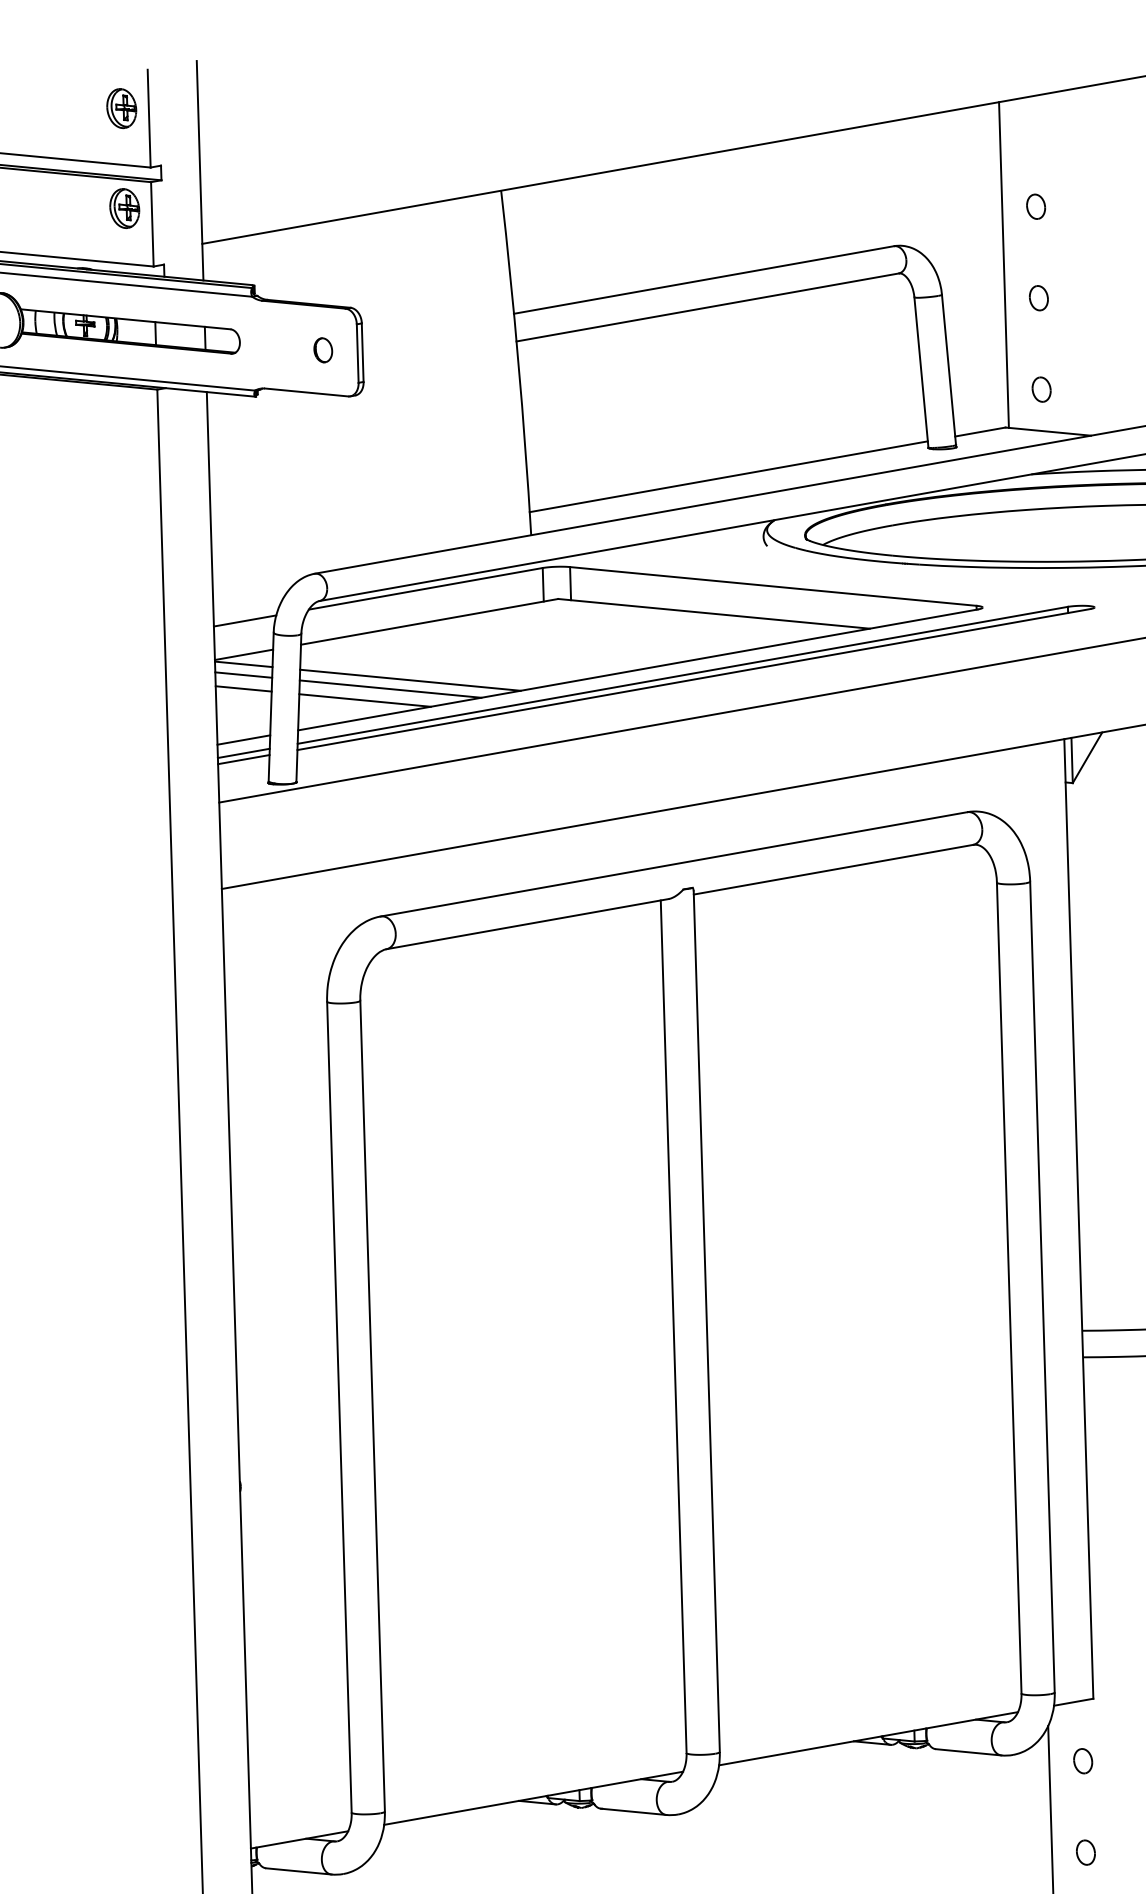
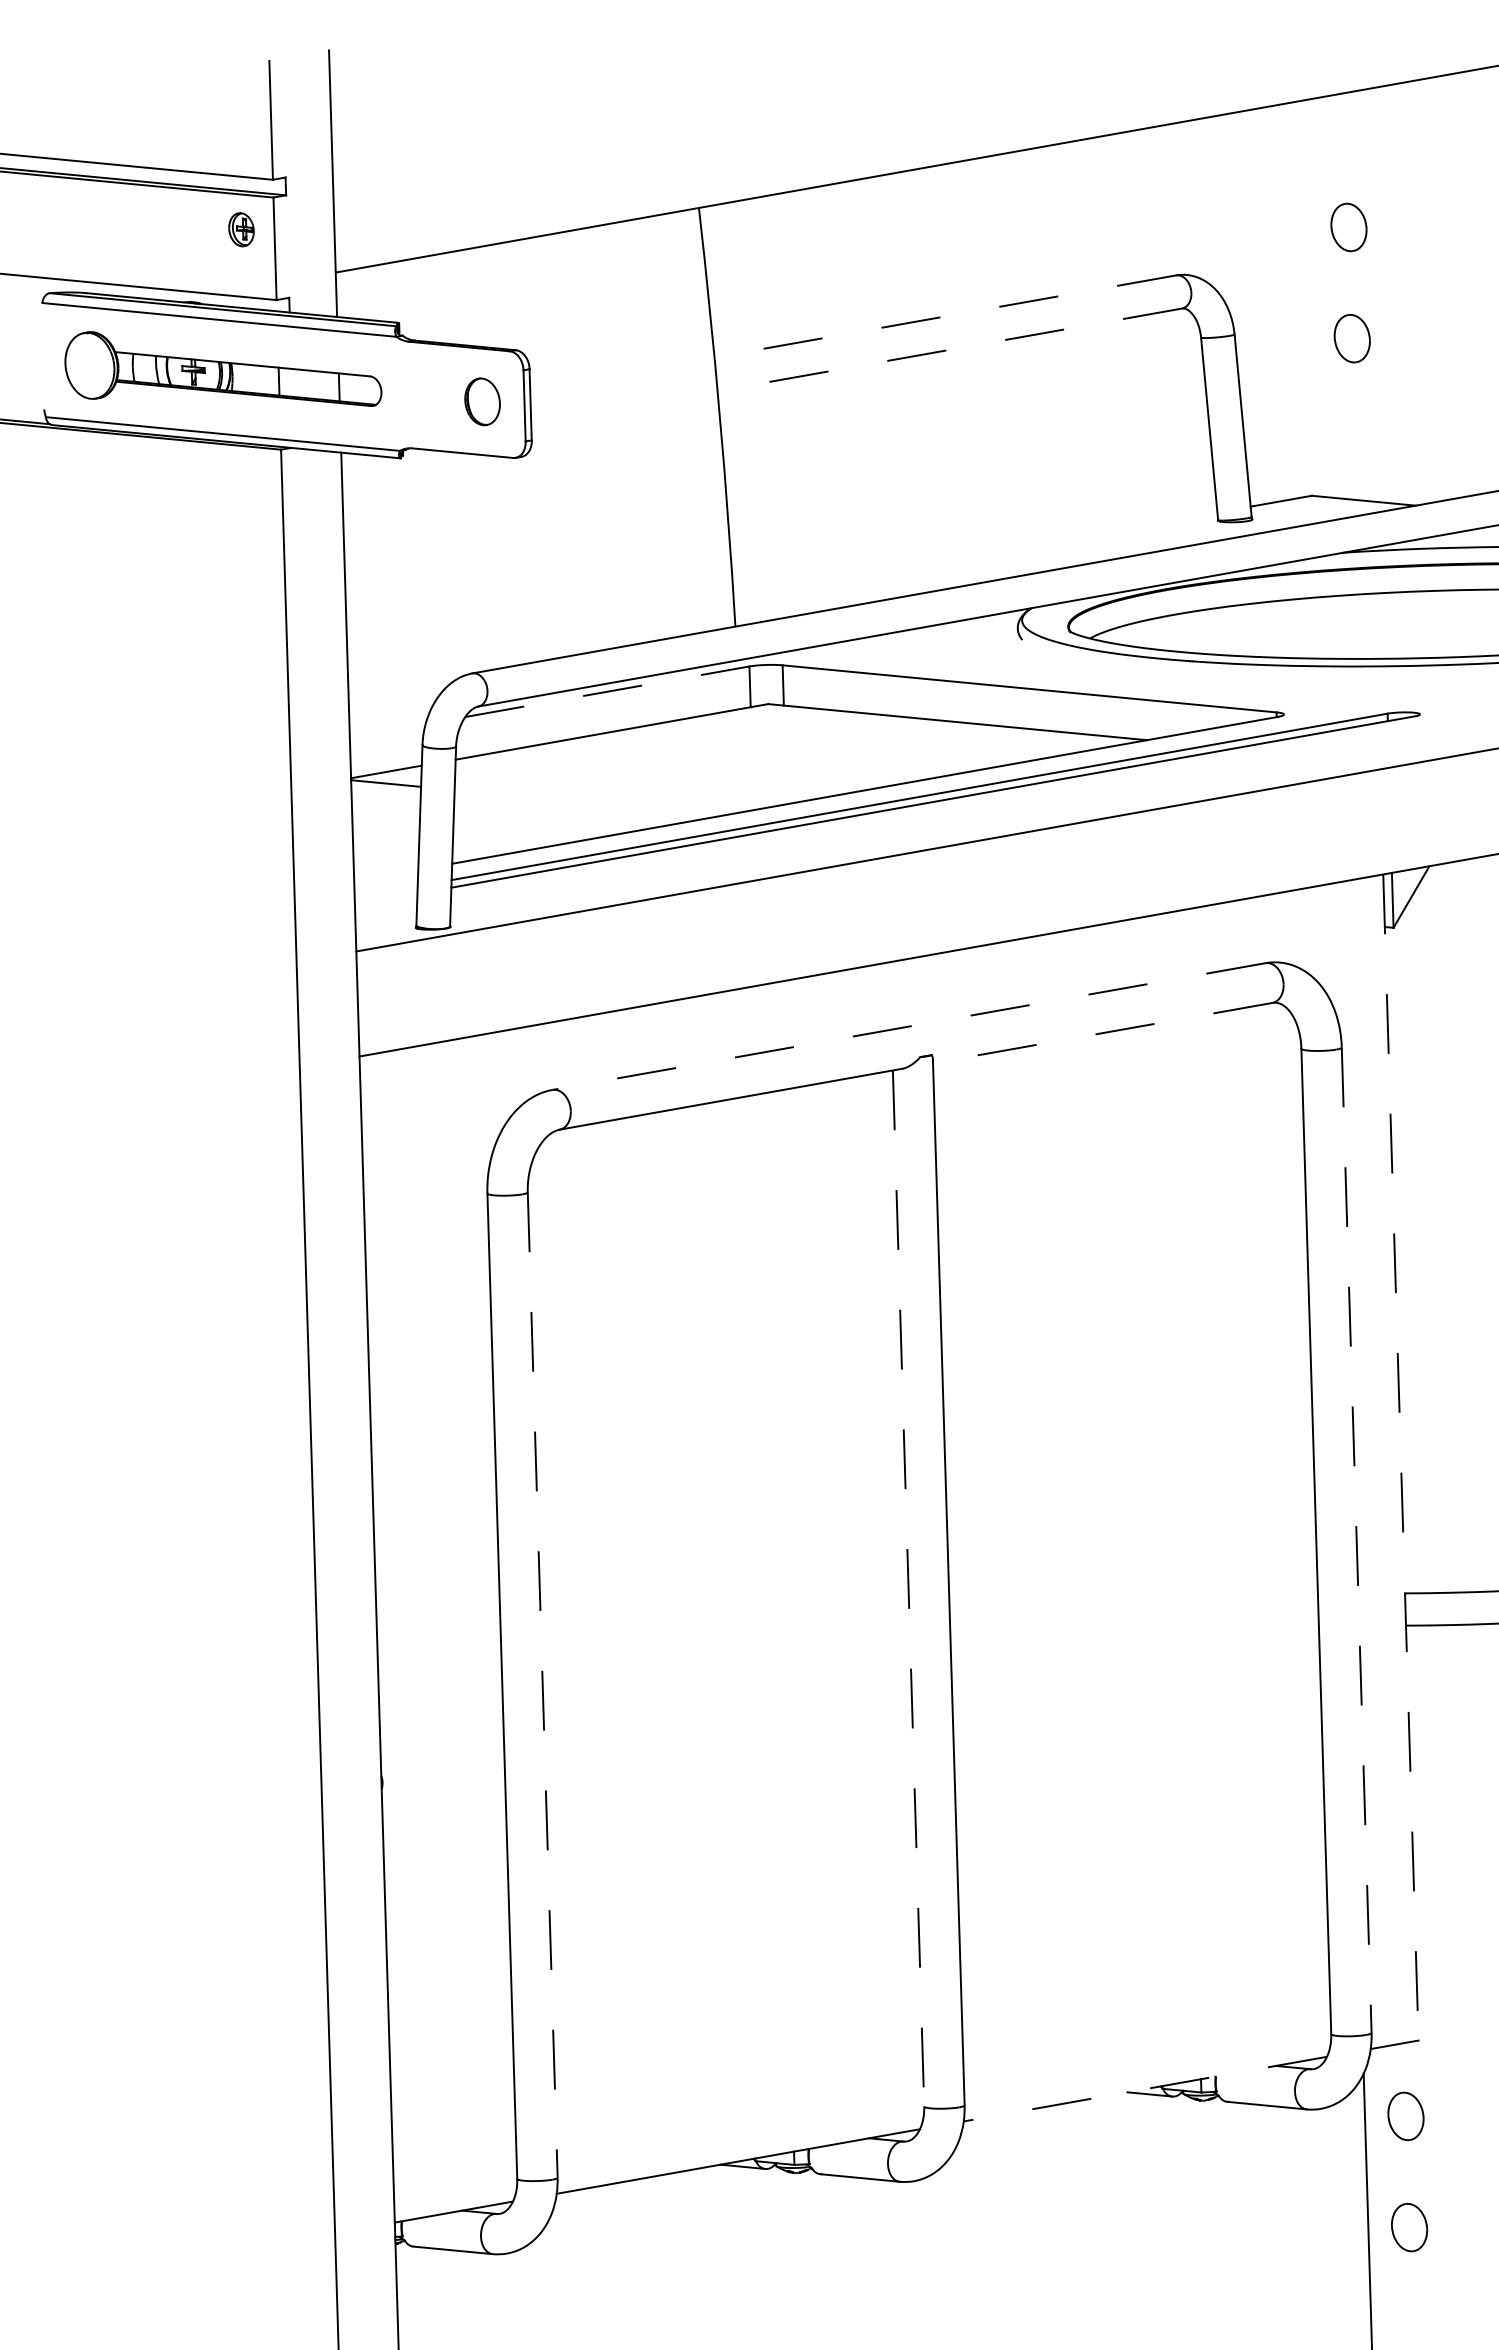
part: (121, 108) -> (237, 107), removed
part: (1035, 206) -> (1348, 227), size x1.6
part: (124, 208) -> (241, 229), size x0.7
line: (1003, 265) -> (1309, 298), removed
line: (703, 280) -> (944, 316), solid -> dashed
part: (1039, 298) -> (1352, 338), size x1.6
line: (707, 307) -> (949, 349), solid -> dashed
part: (323, 349) -> (482, 401), size x1.6
part: (1041, 389) -> (1355, 449), removed
line: (728, 476) -> (975, 555), removed
line: (425, 588) -> (607, 691), solid -> dashed
line: (244, 620) -> (387, 730), removed
line: (243, 675) -> (385, 796), removed
line: (410, 679) -> (588, 802), removed
line: (244, 689) -> (386, 813), removed
line: (390, 689) -> (564, 813), removed
line: (365, 700) -> (533, 827), removed
line: (244, 740) -> (386, 875), removed
line: (243, 753) -> (385, 891), removed
line: (243, 758) -> (385, 898), removed
line: (673, 864) -> (908, 1026), solid -> dashed
line: (833, 870) -> (1102, 1033), solid -> dashed
line: (1078, 1219) -> (1400, 1458), solid -> dashed
line: (1042, 1287) -> (1356, 1540), solid -> dashed
line: (673, 1327) -> (908, 1589), solid -> dashed
line: (372, 1406) -> (542, 1685), solid -> dashed
line: (867, 1739) -> (1144, 2089), solid -> dashed
part: (1083, 1761) -> (1406, 2116), size x1.6
part: (1085, 1852) -> (1409, 2227), size x1.6

